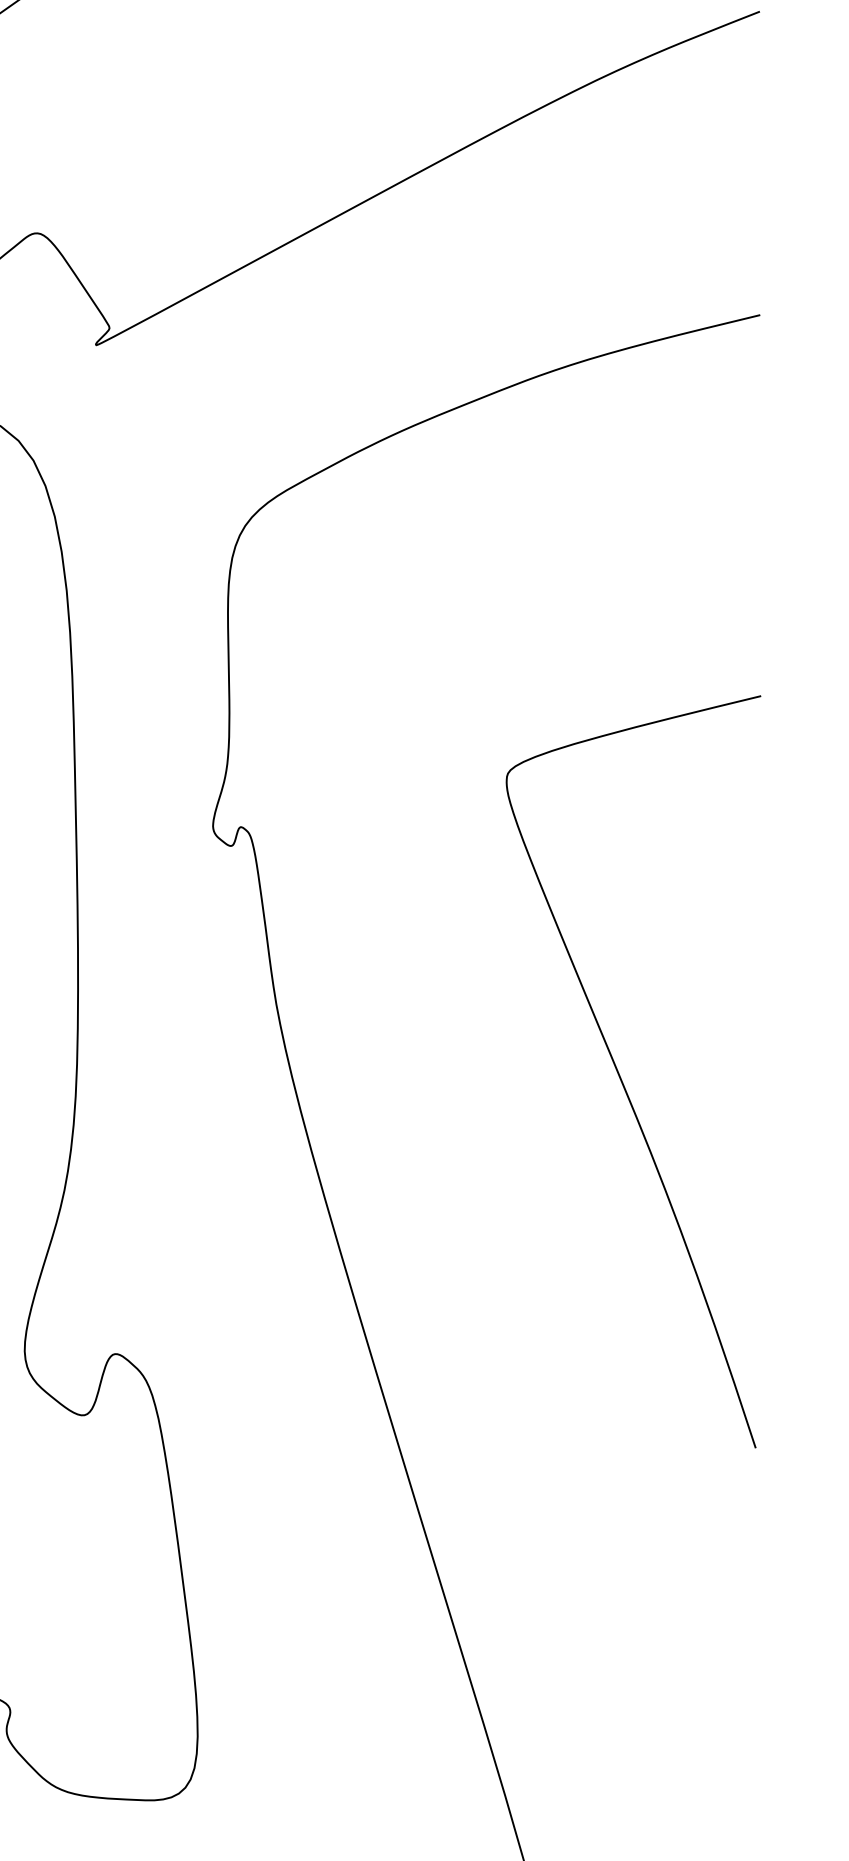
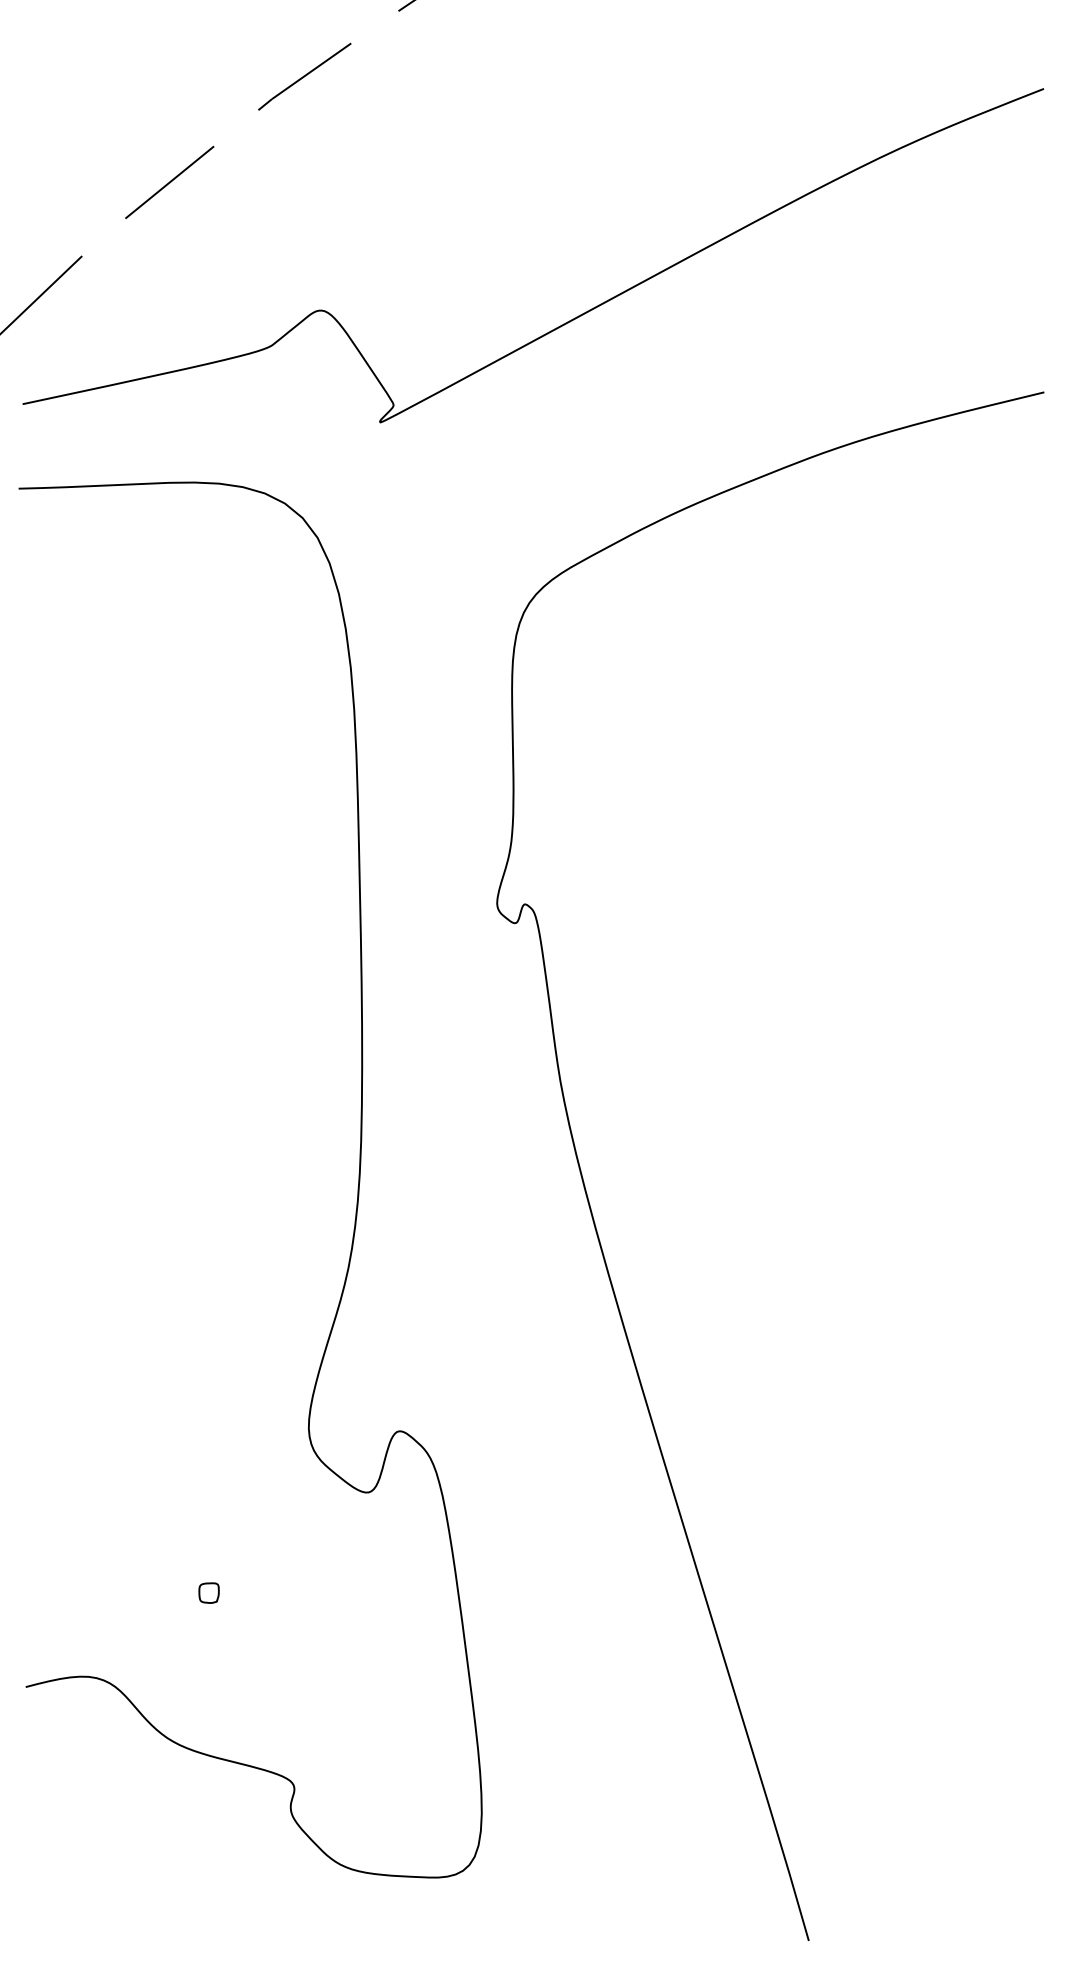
curve: (621, 1077) -> (905, 1154), removed

